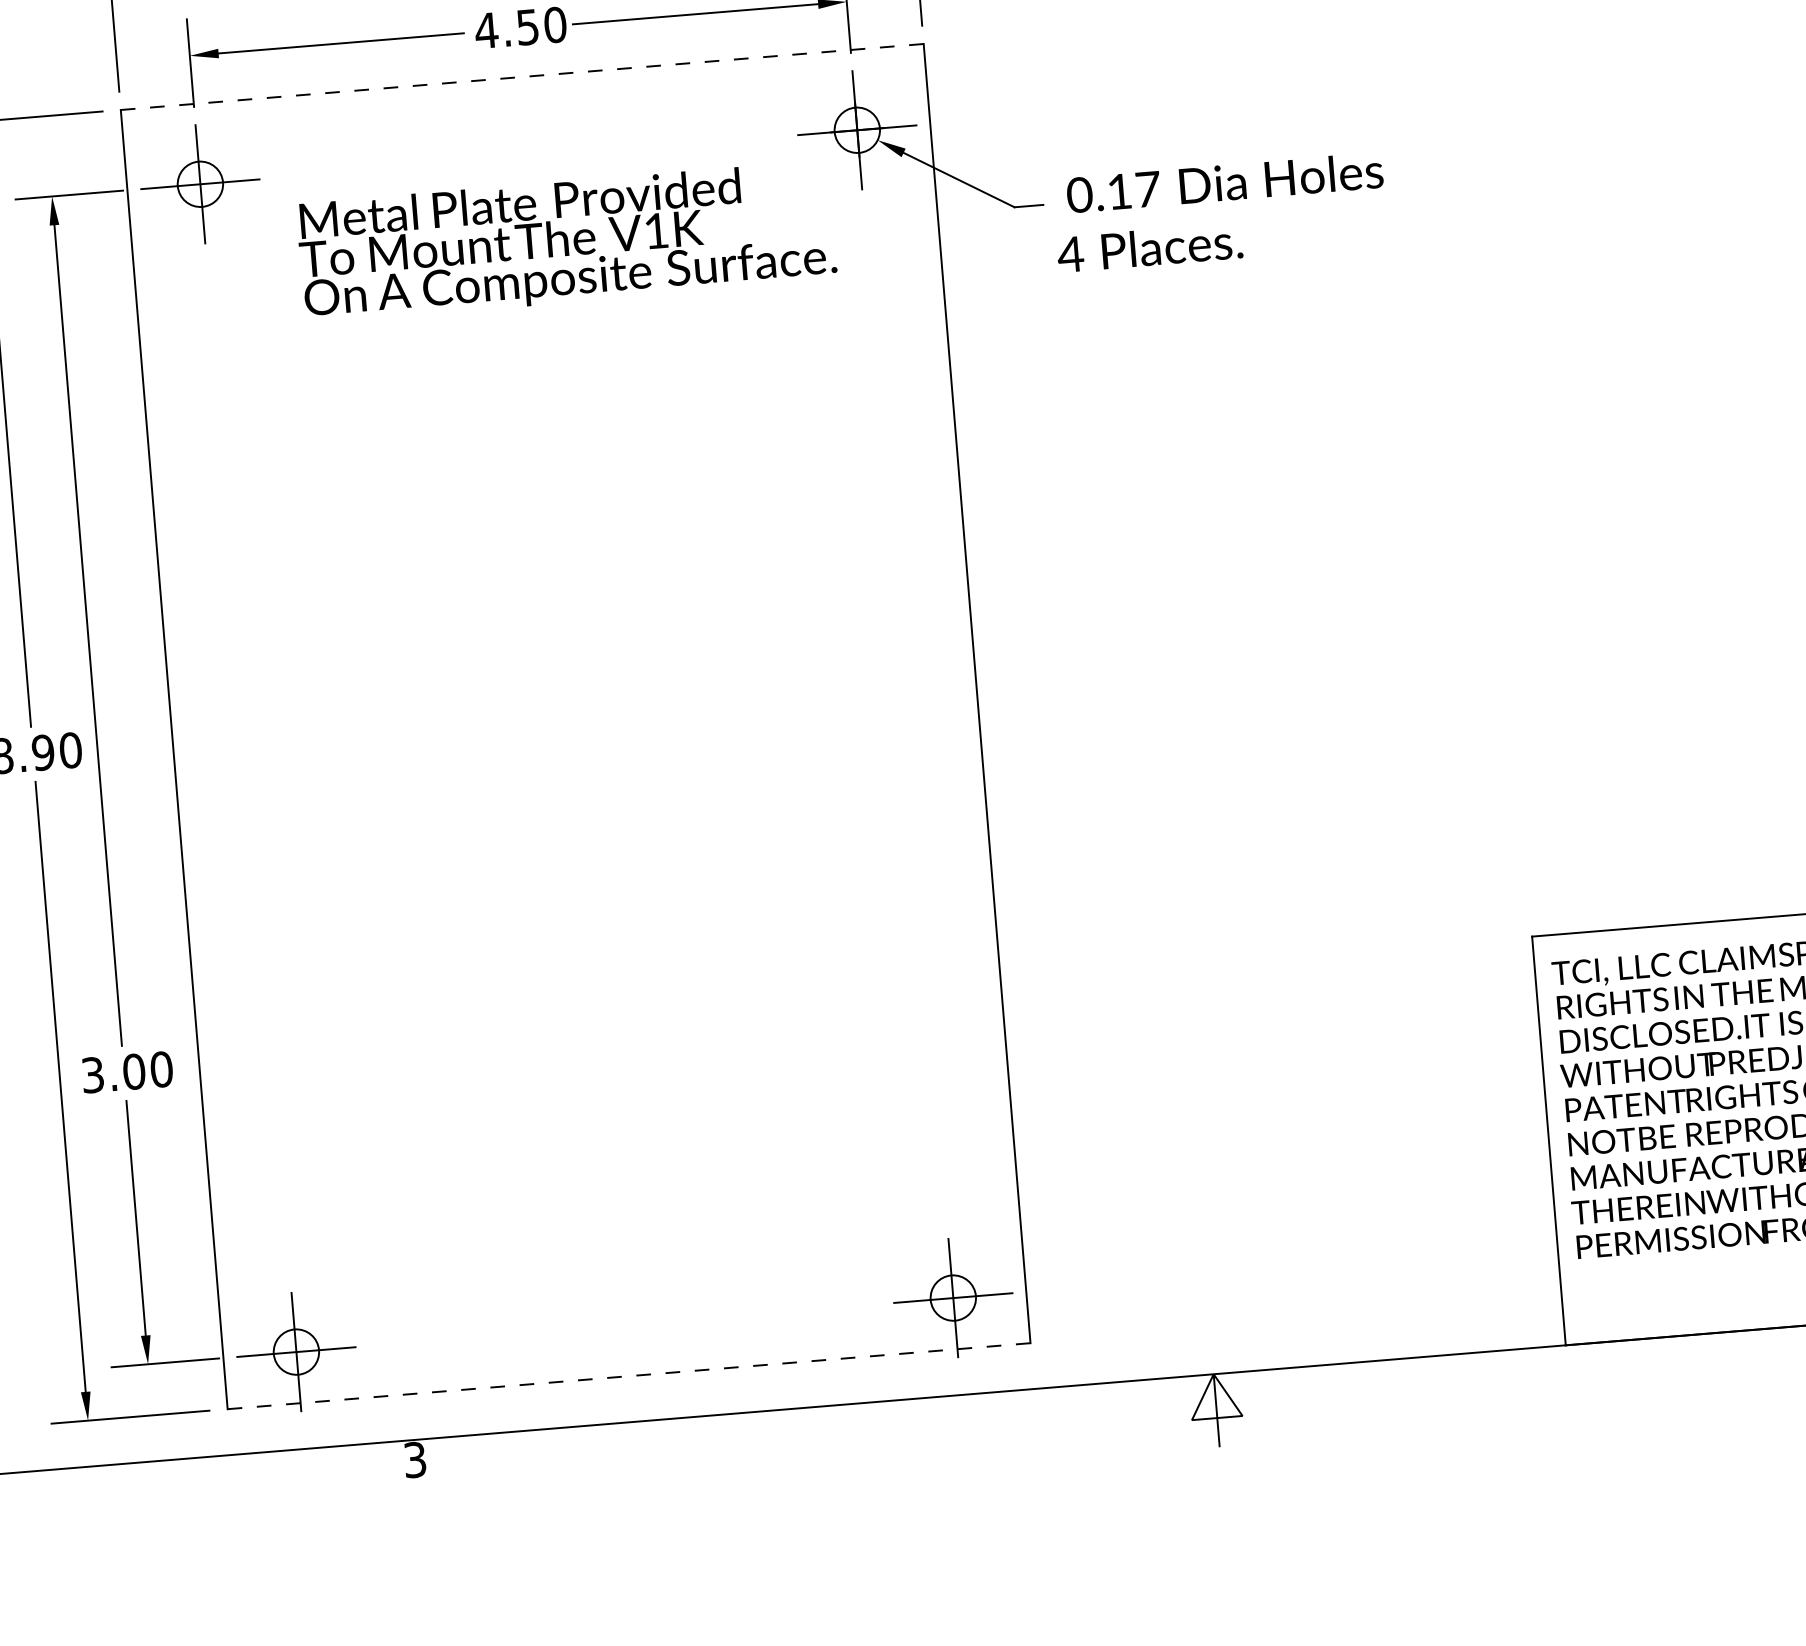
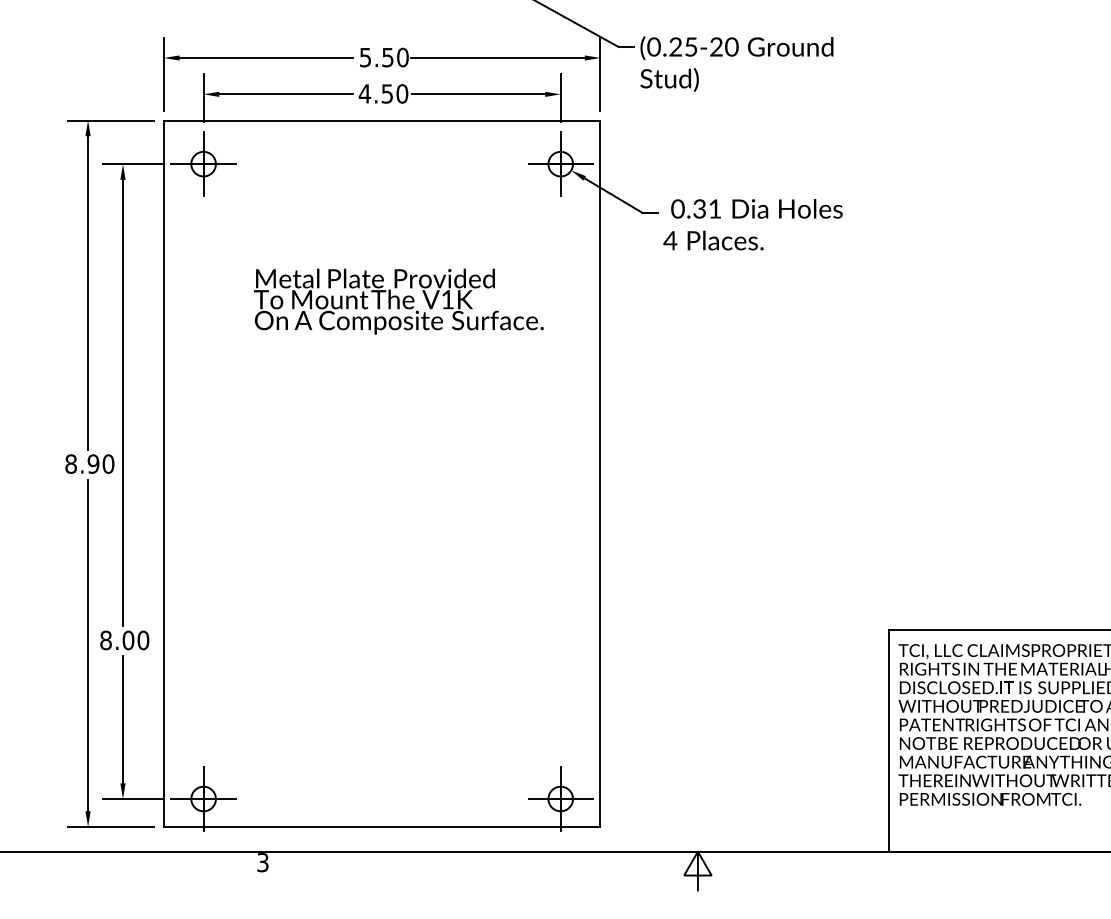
line: (522, 76) -> (382, 120), dashed -> solid
text: (1133, 189) -> (707, 208), 0.17 -> 0.31
text: (566, 241) -> (398, 301), moved
text: (91, 1075) -> (105, 640), 3.00 -> 8.00
line: (627, 1375) -> (381, 826), dashed -> solid

